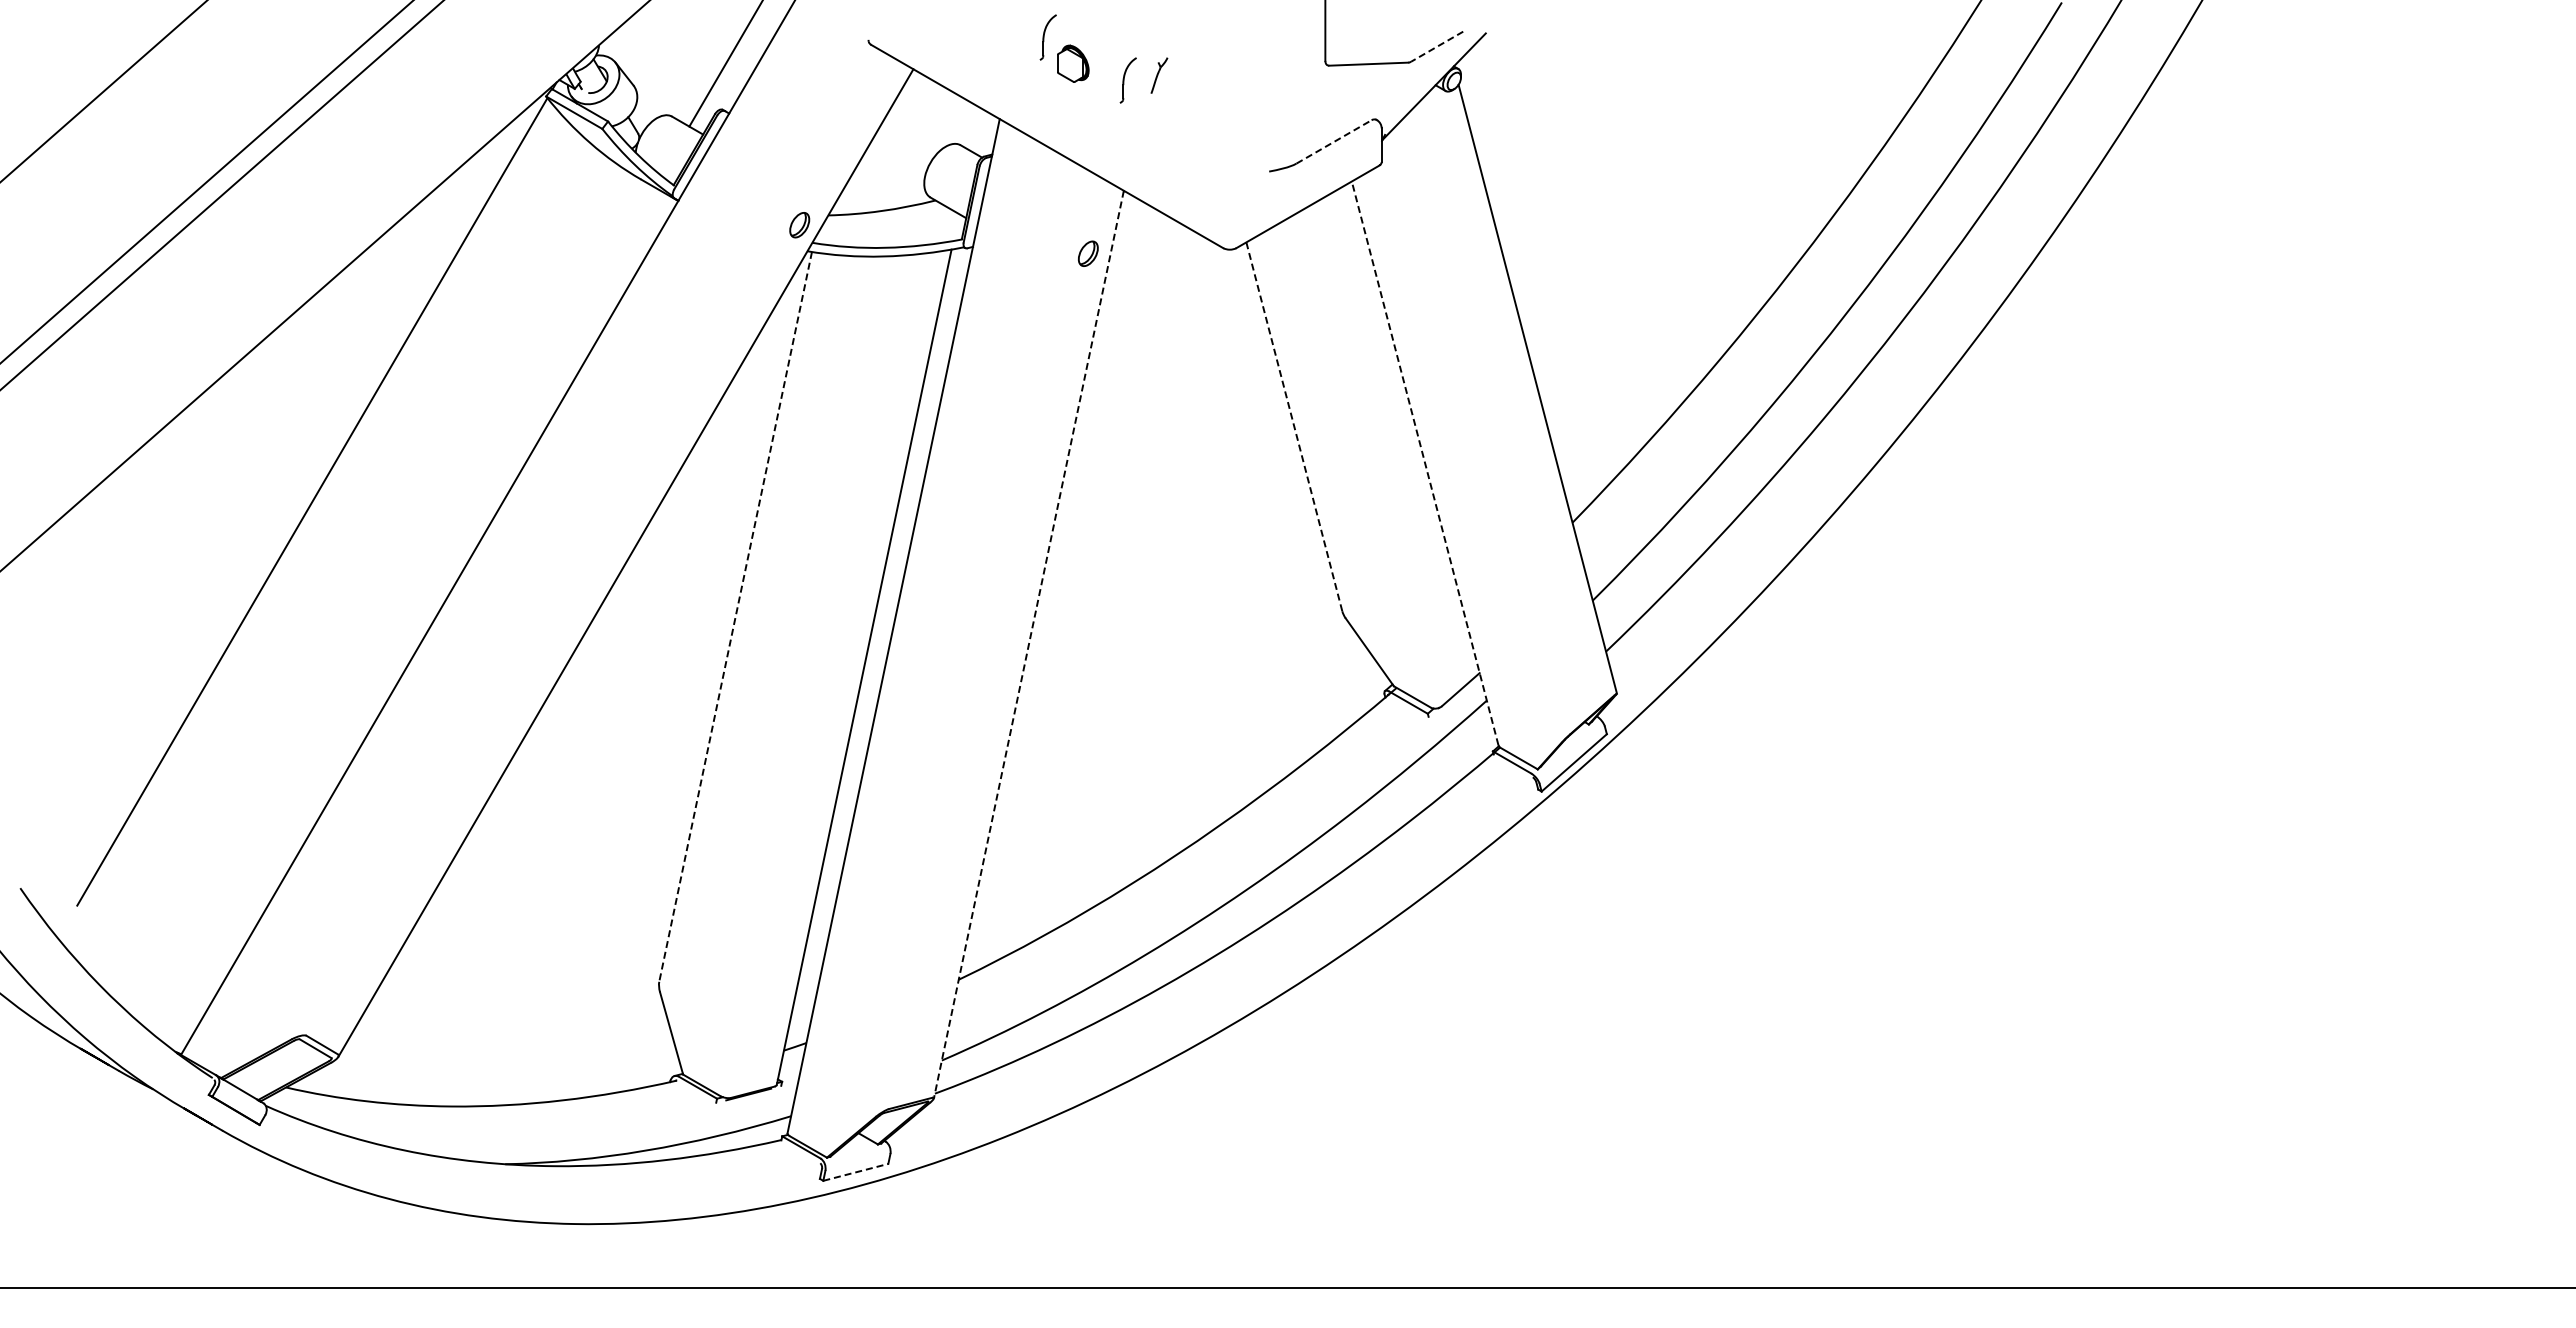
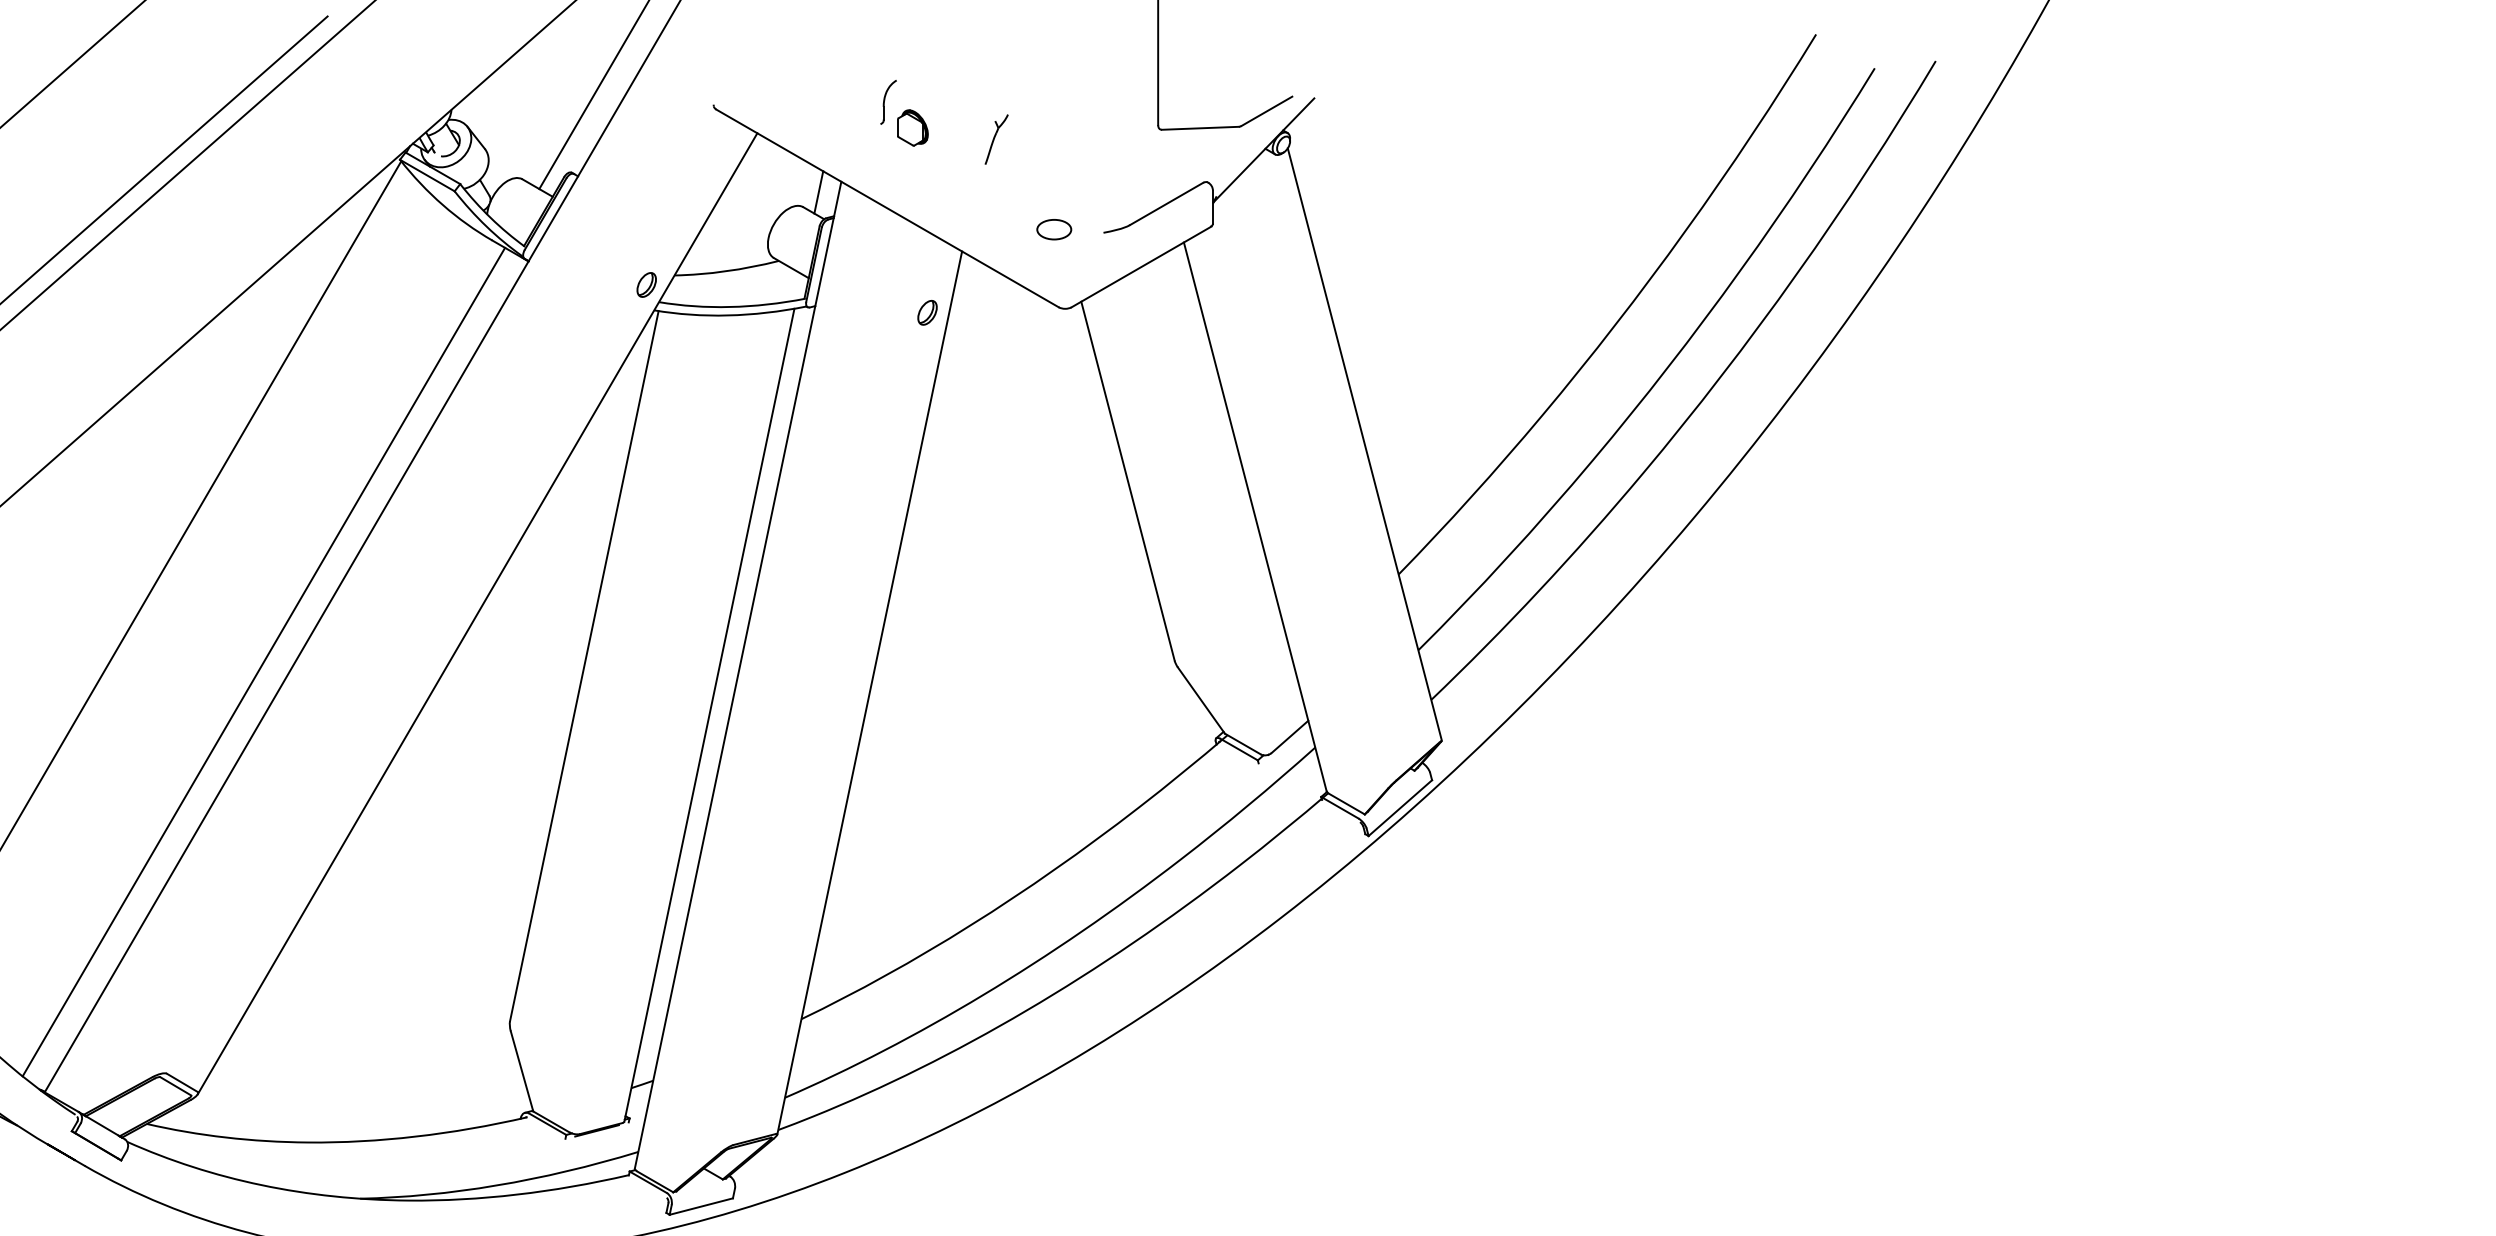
line: (1436, 46) -> (1266, 111), dashed -> solid
part: (1159, 75) -> (996, 139), size x1.43
part: (1127, 80) -> (965, 144), removed
line: (976, 129) -> (818, 191), added
line: (1334, 141) -> (1167, 203), dashed -> solid
part: (1218, 168) -> (1054, 229), added
line: (1294, 426) -> (1128, 480), dashed -> solid
line: (1425, 462) -> (1255, 515), dashed -> solid
line: (406, 612) -> (264, 661), added
line: (735, 616) -> (584, 665), dashed -> solid
line: (1028, 644) -> (869, 692), dashed -> solid
line: (855, 1172) -> (700, 1206), dashed -> solid

